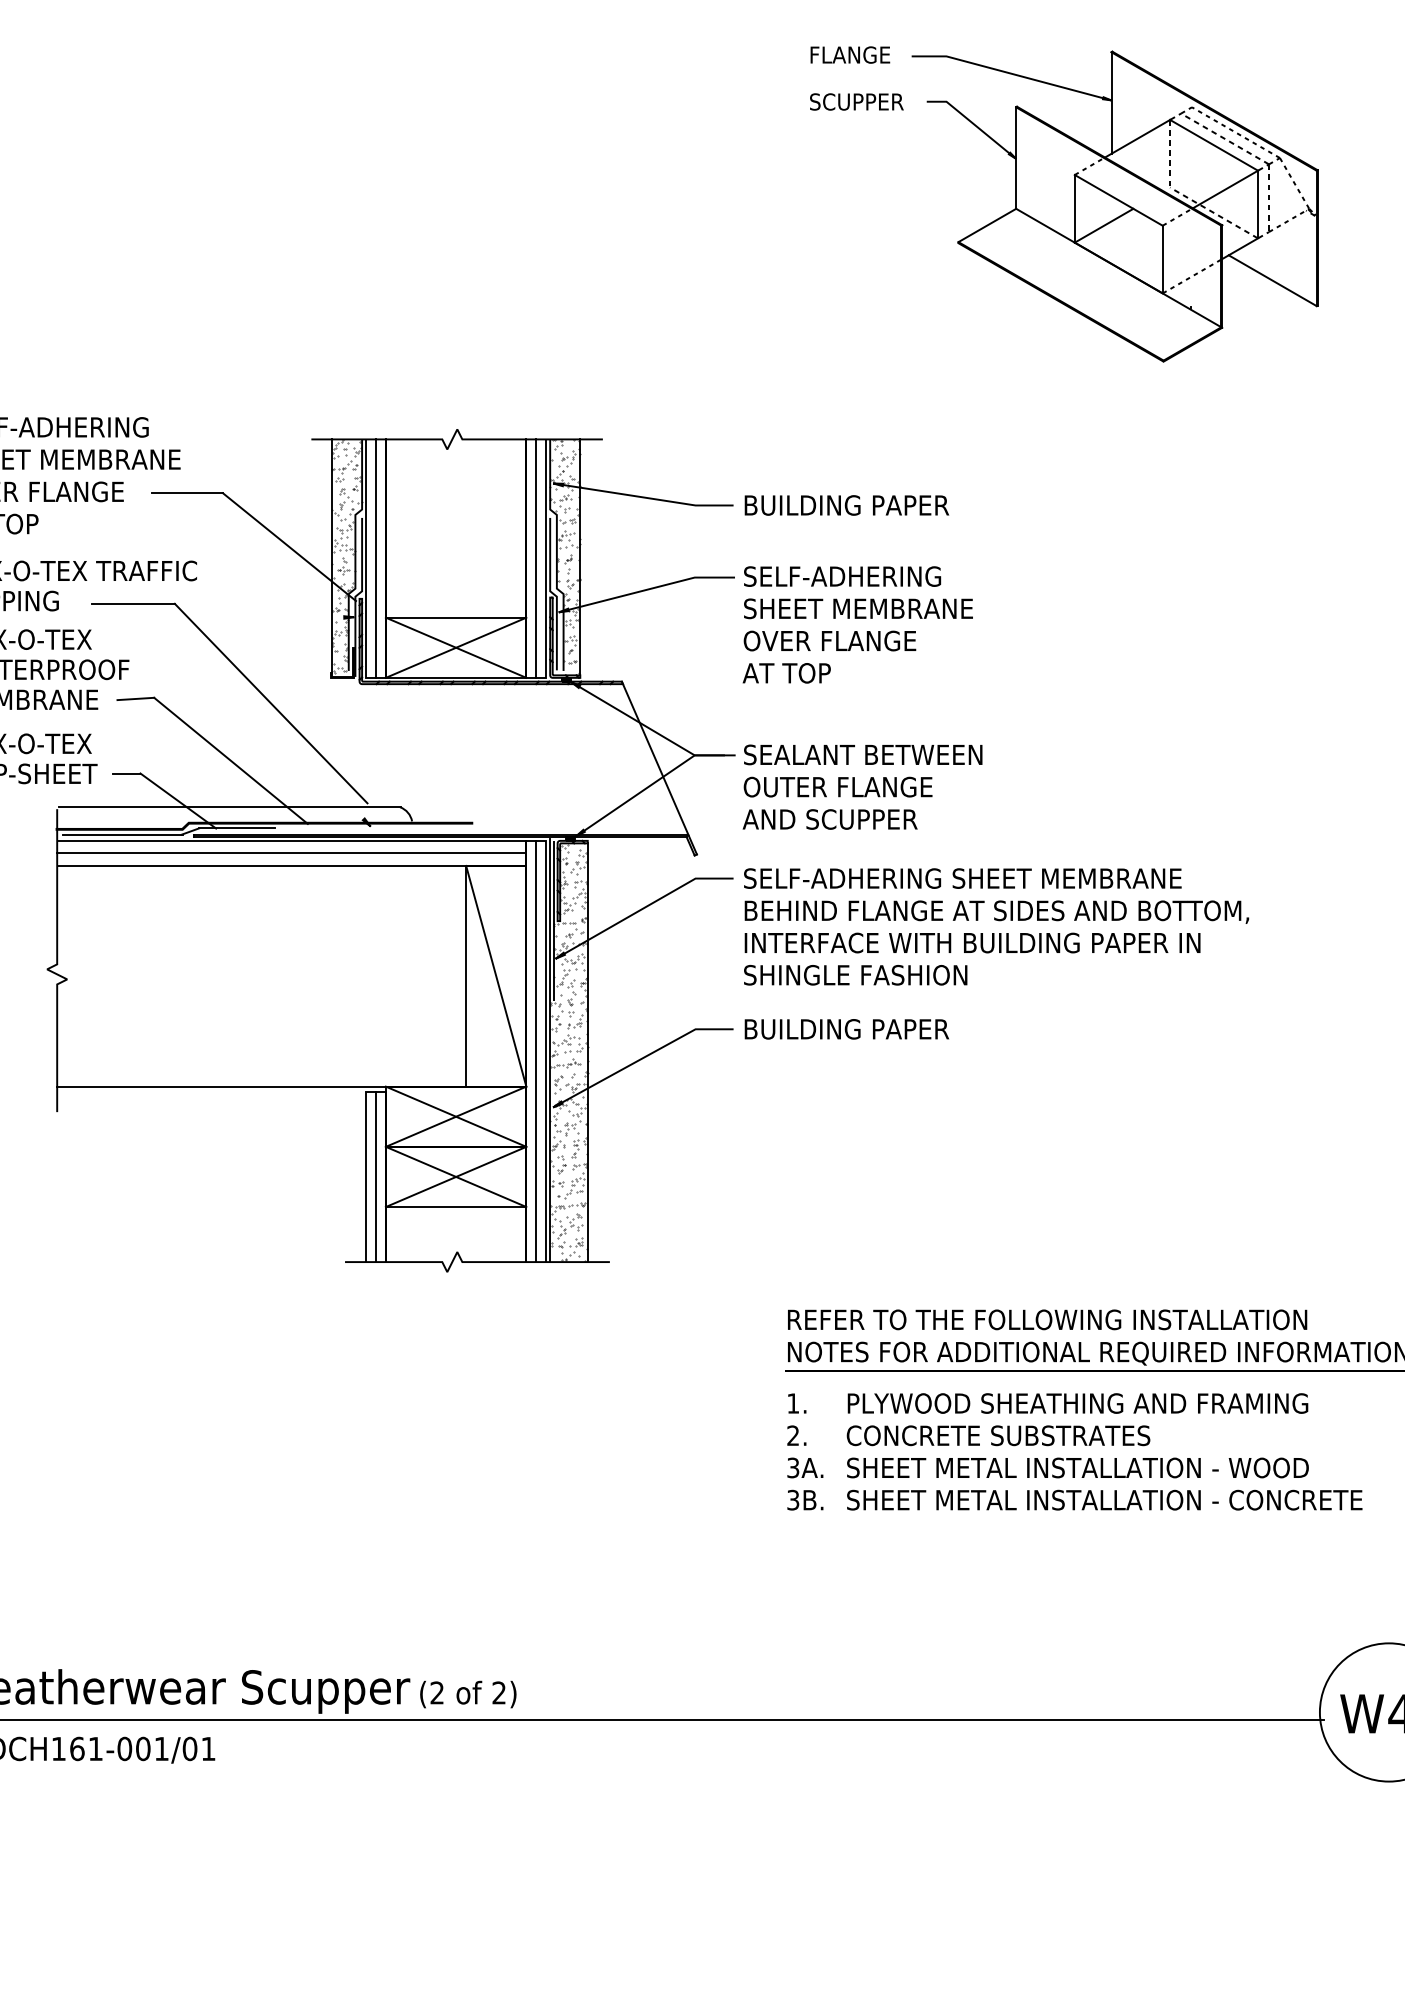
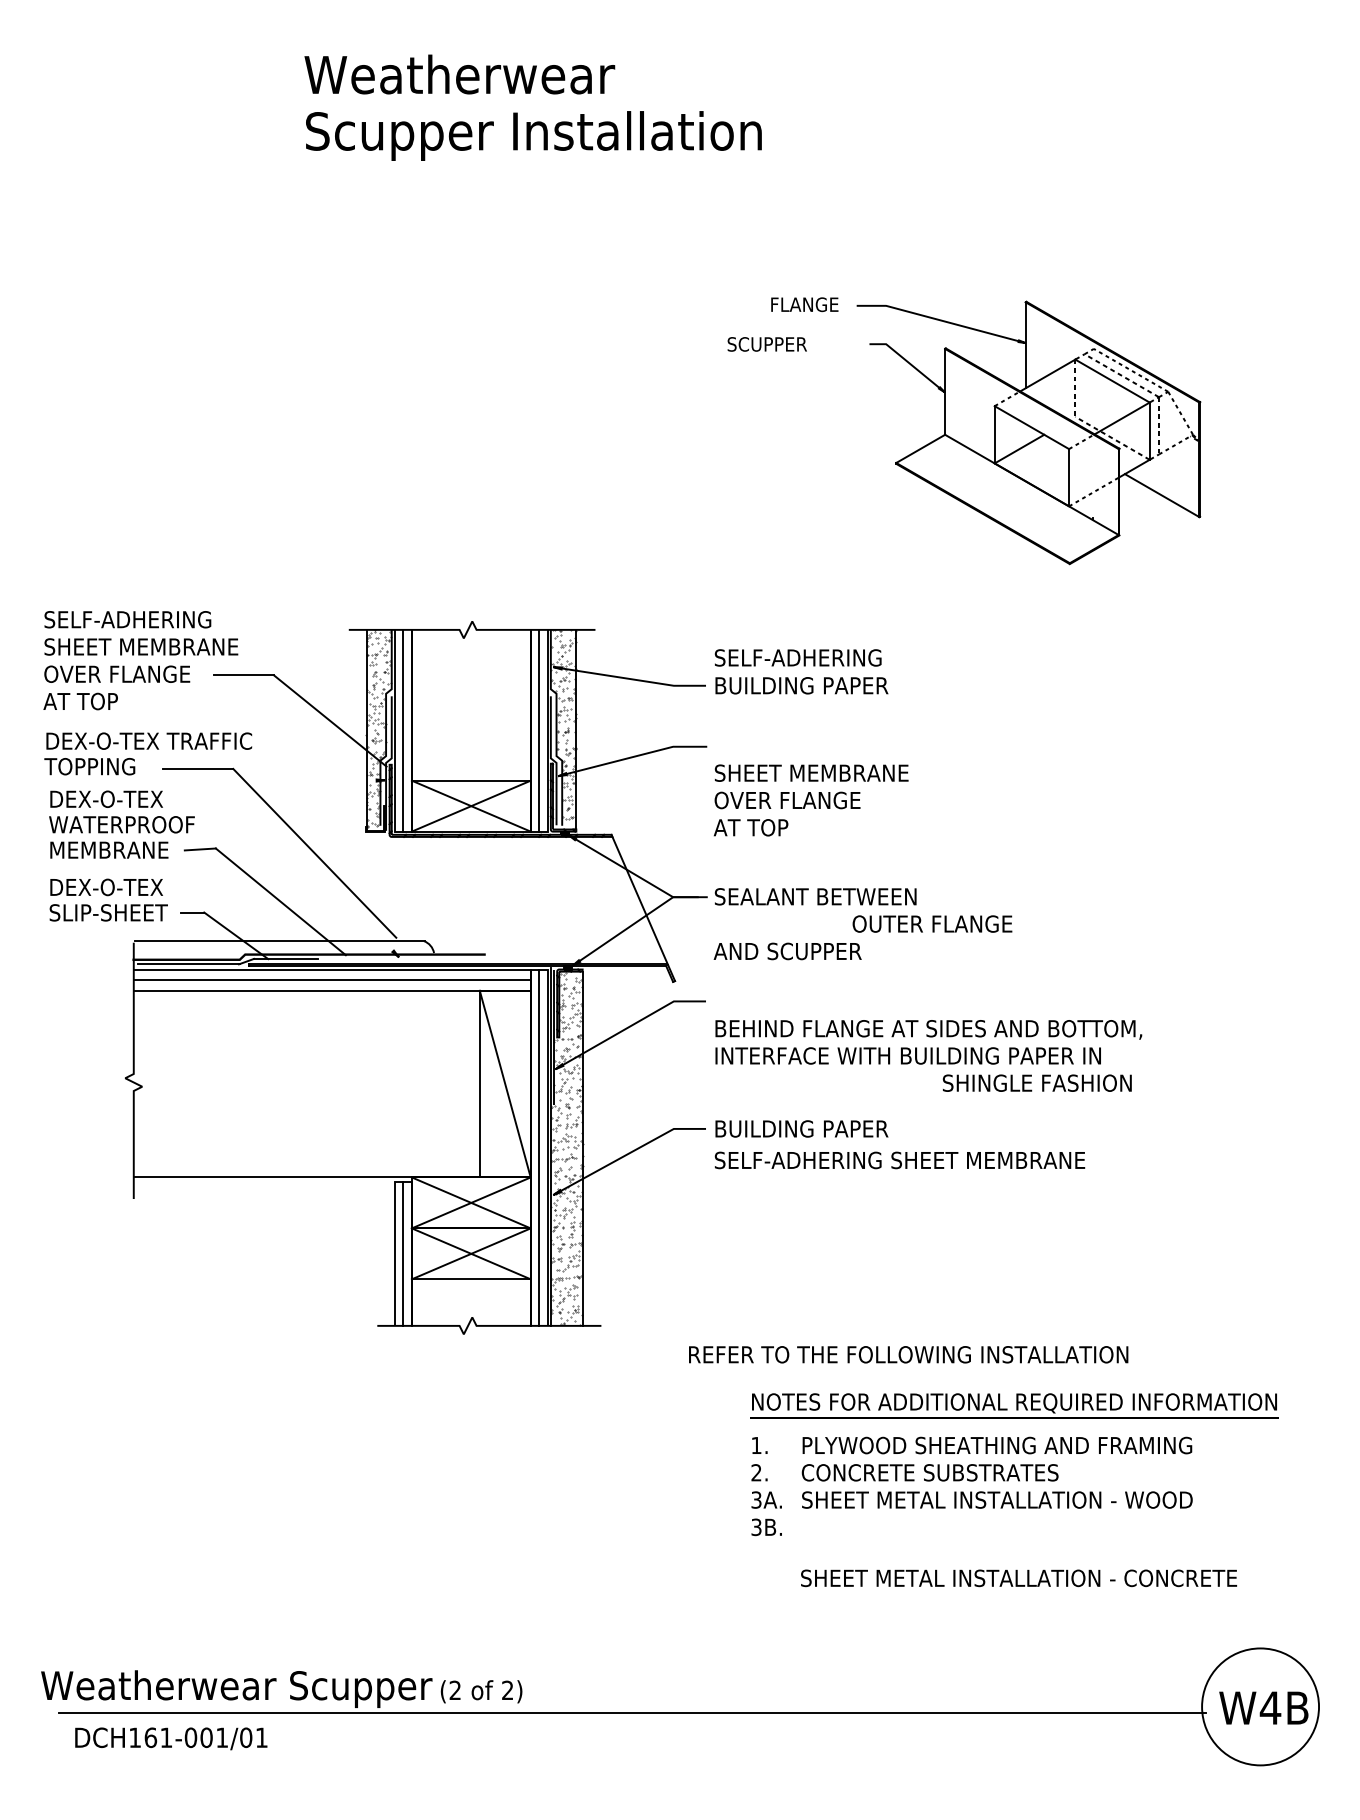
text: (855, 102) -> (766, 344), moved
text: (841, 576) -> (797, 657), moved
text: (838, 786) -> (932, 923), moved
text: (962, 878) -> (899, 1160), moved
text: (854, 974) -> (1036, 1082), moved
text: (1047, 1319) -> (908, 1354), moved
text: (1105, 1500) -> (1019, 1578), moved

